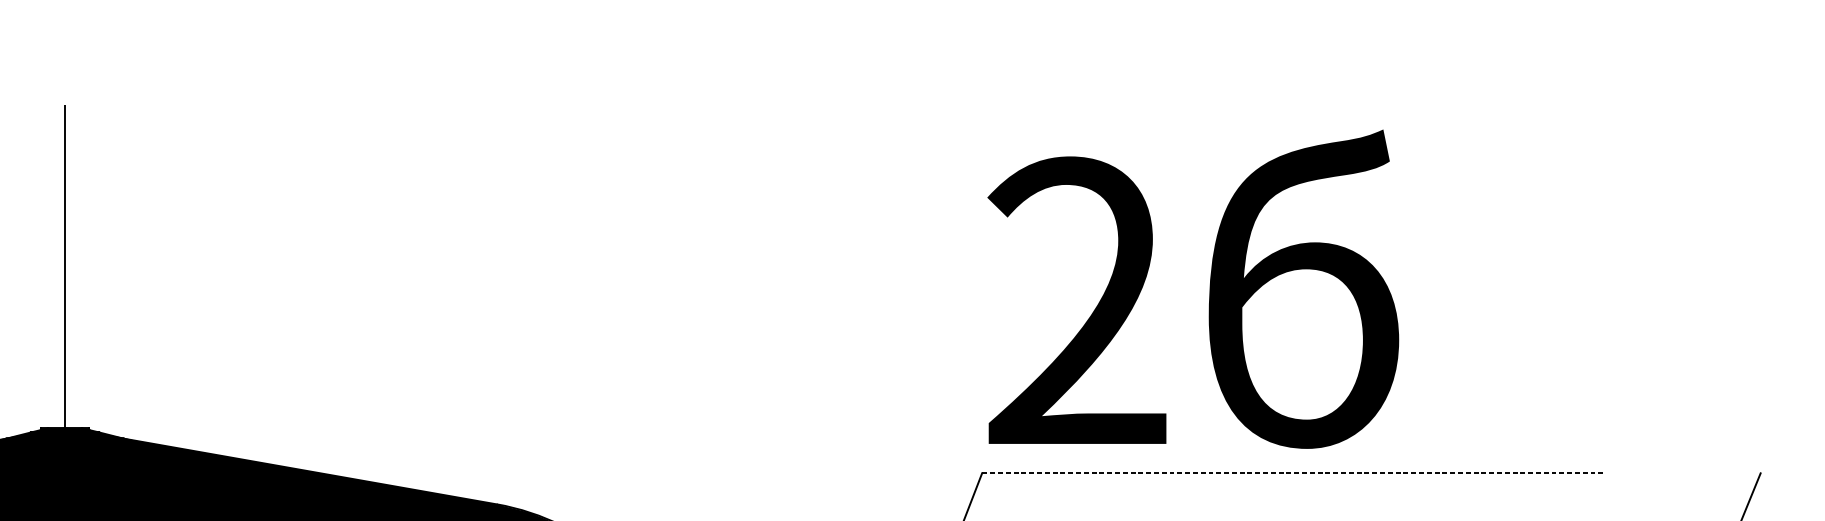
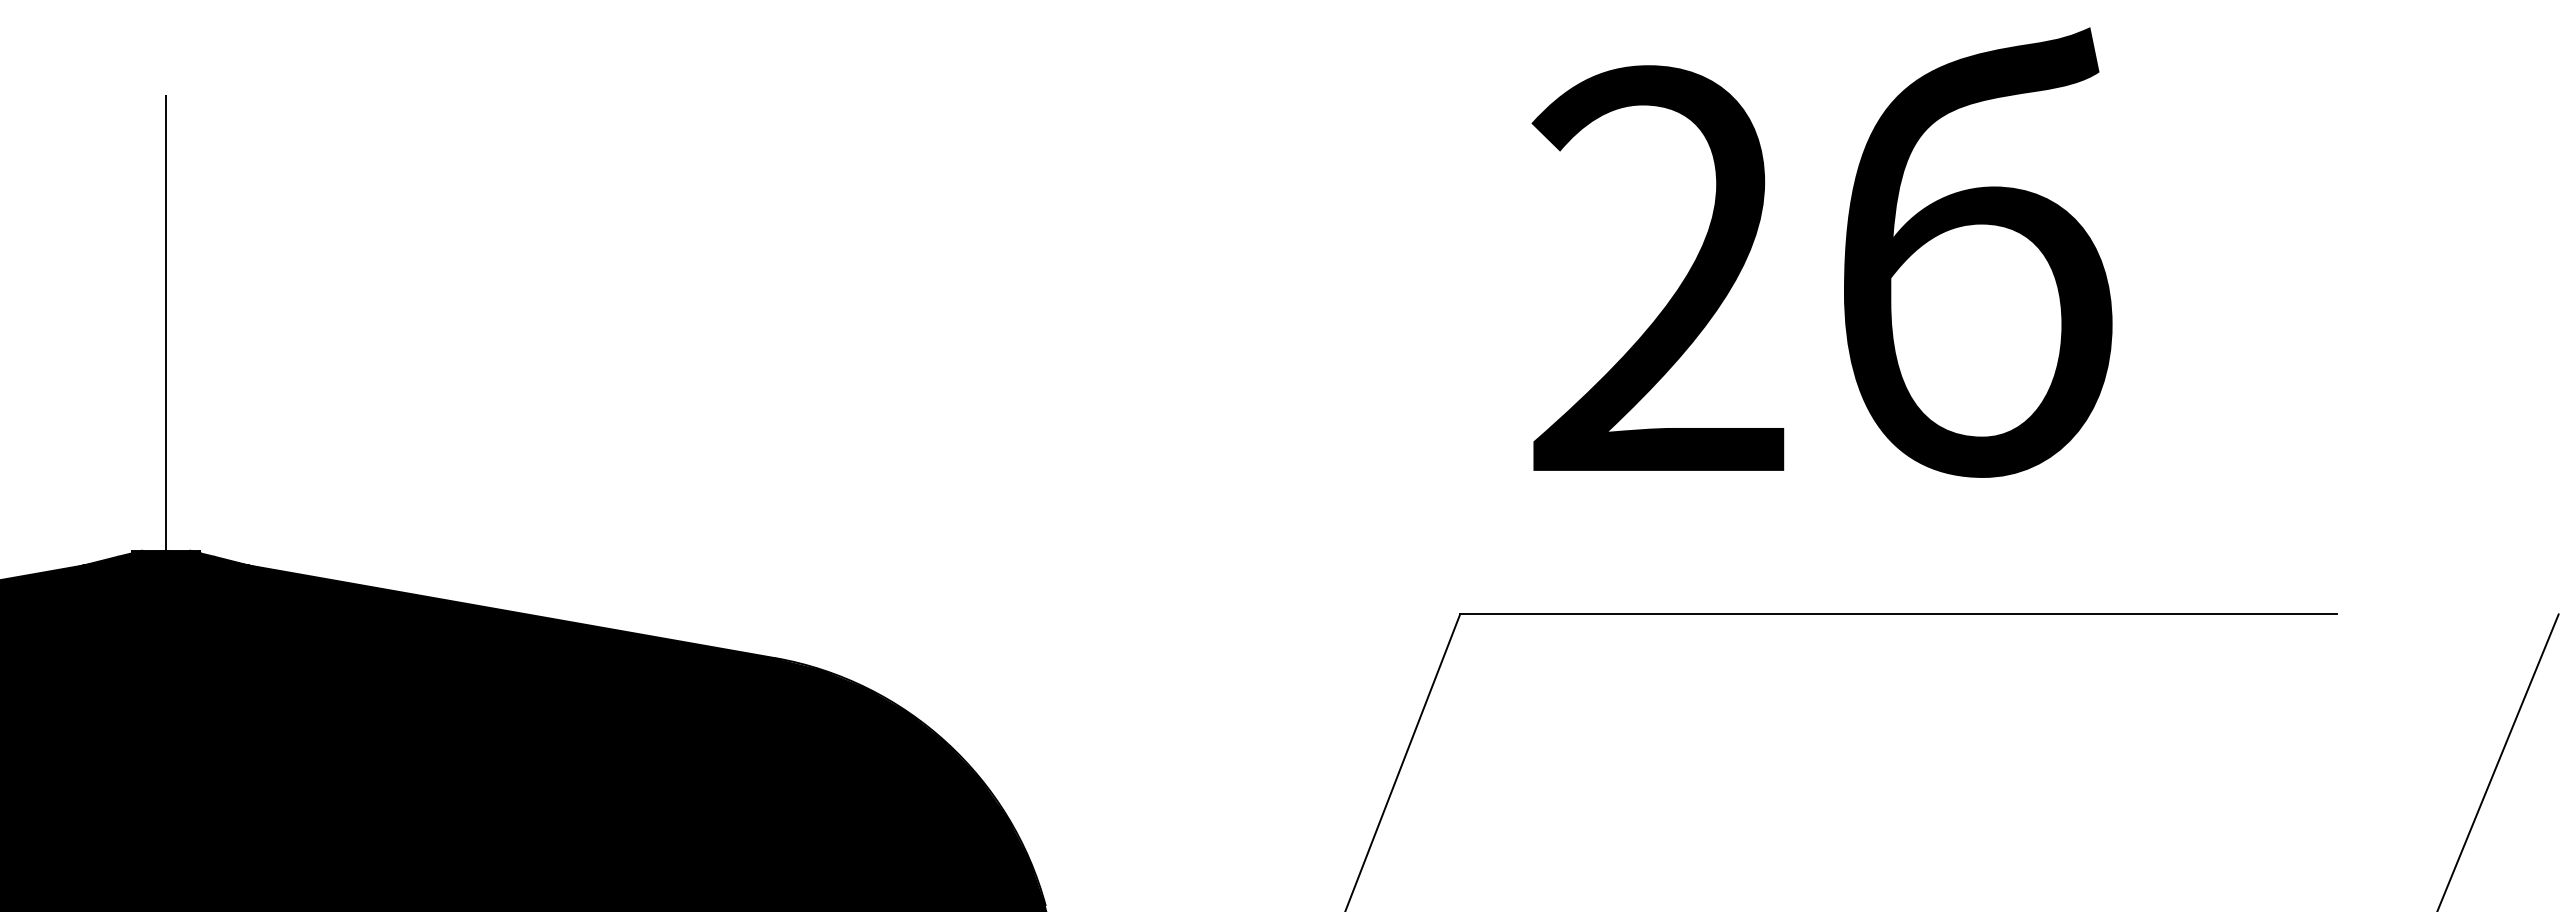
text: (1192, 289) -> (1821, 252), moved
line: (1292, 473) -> (1897, 614), dashed -> solid

